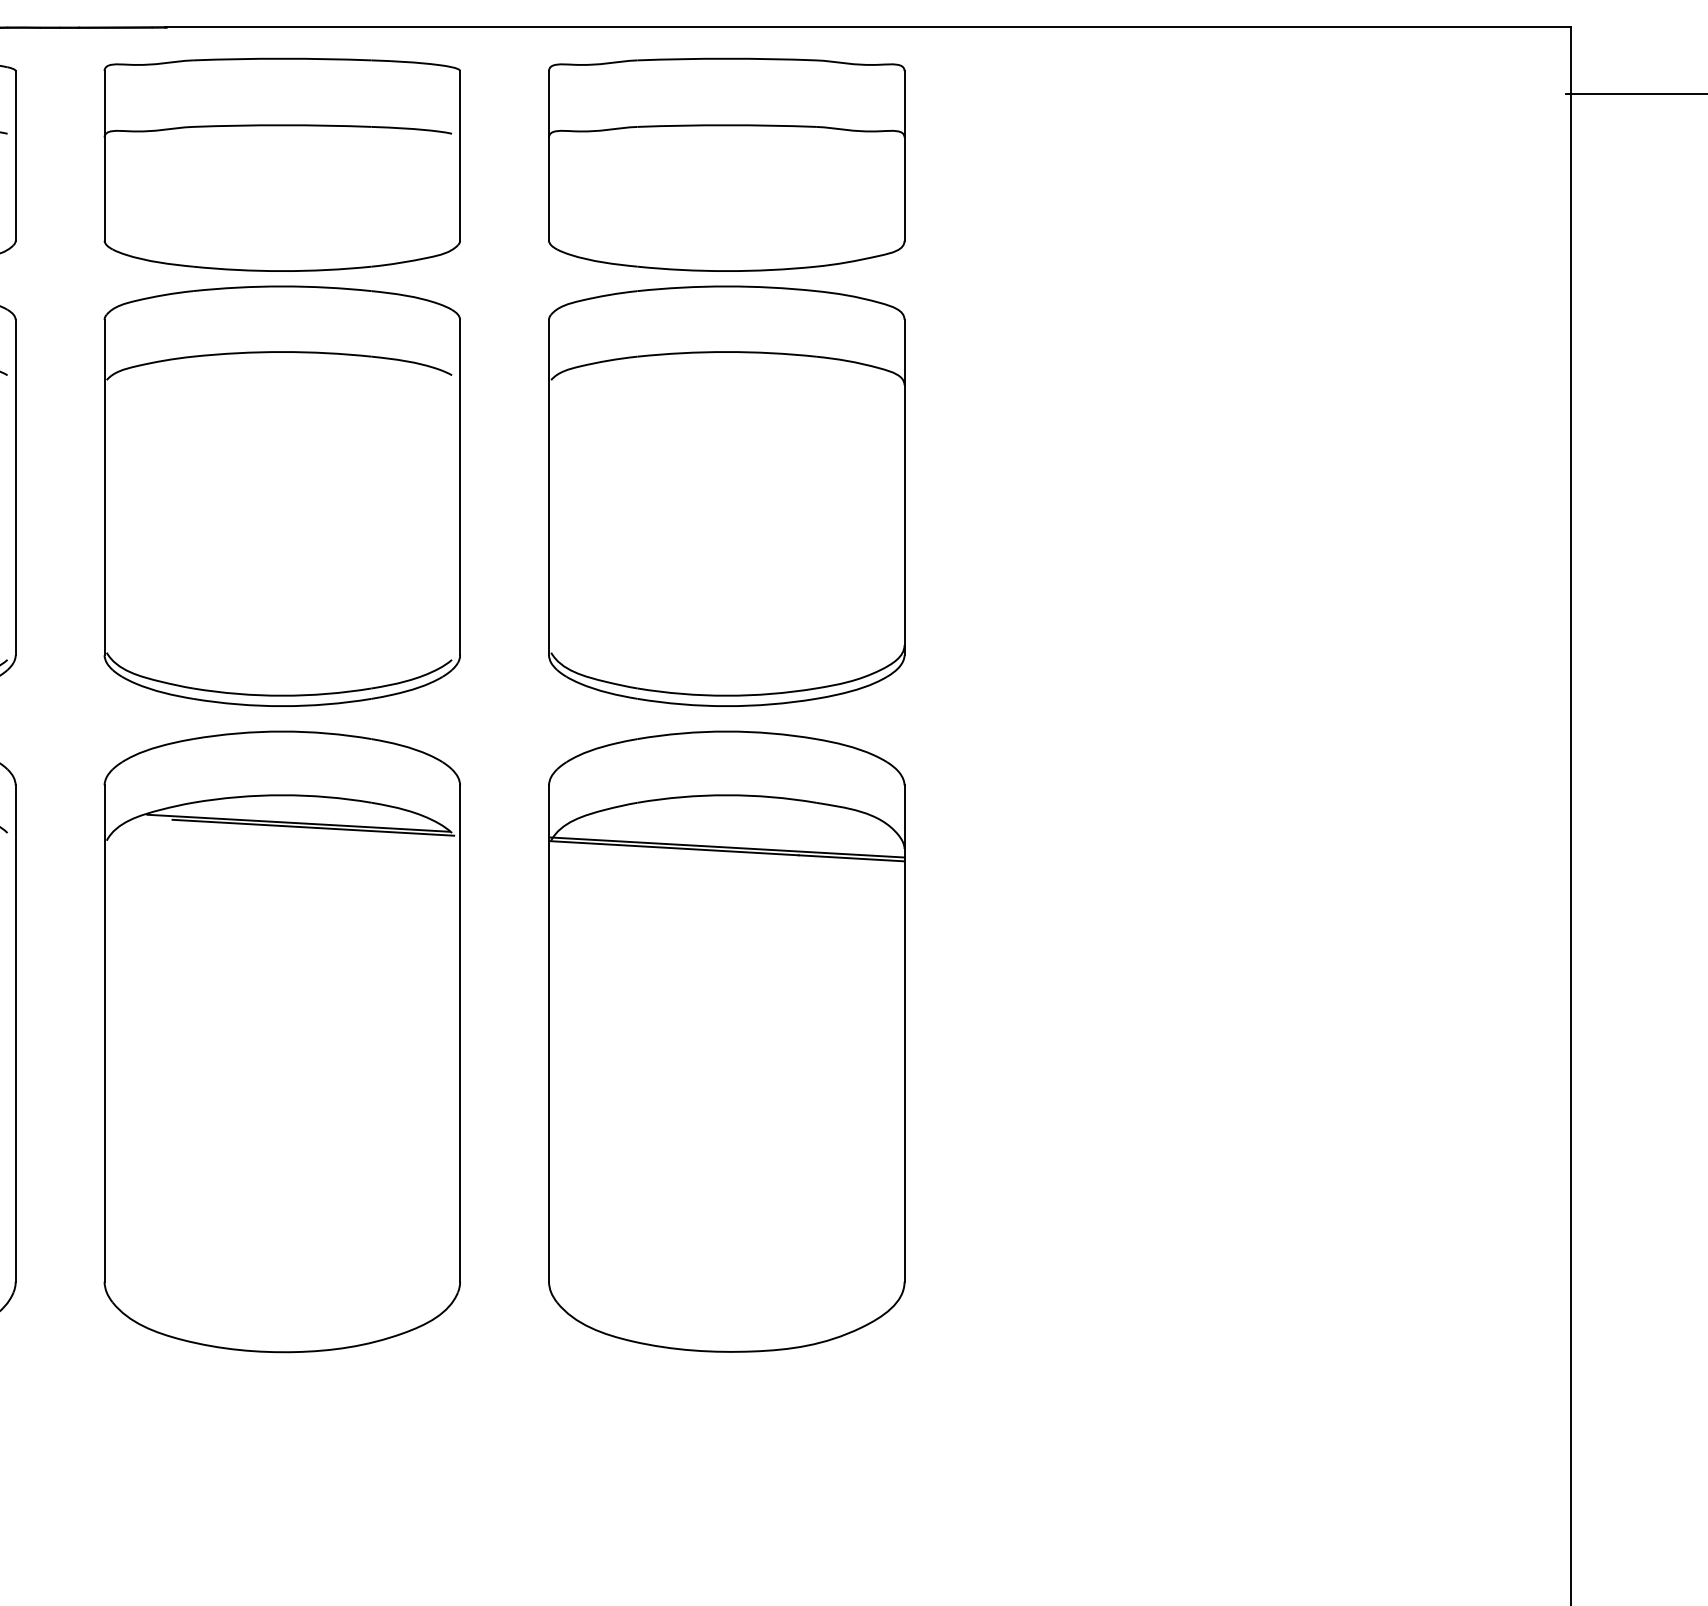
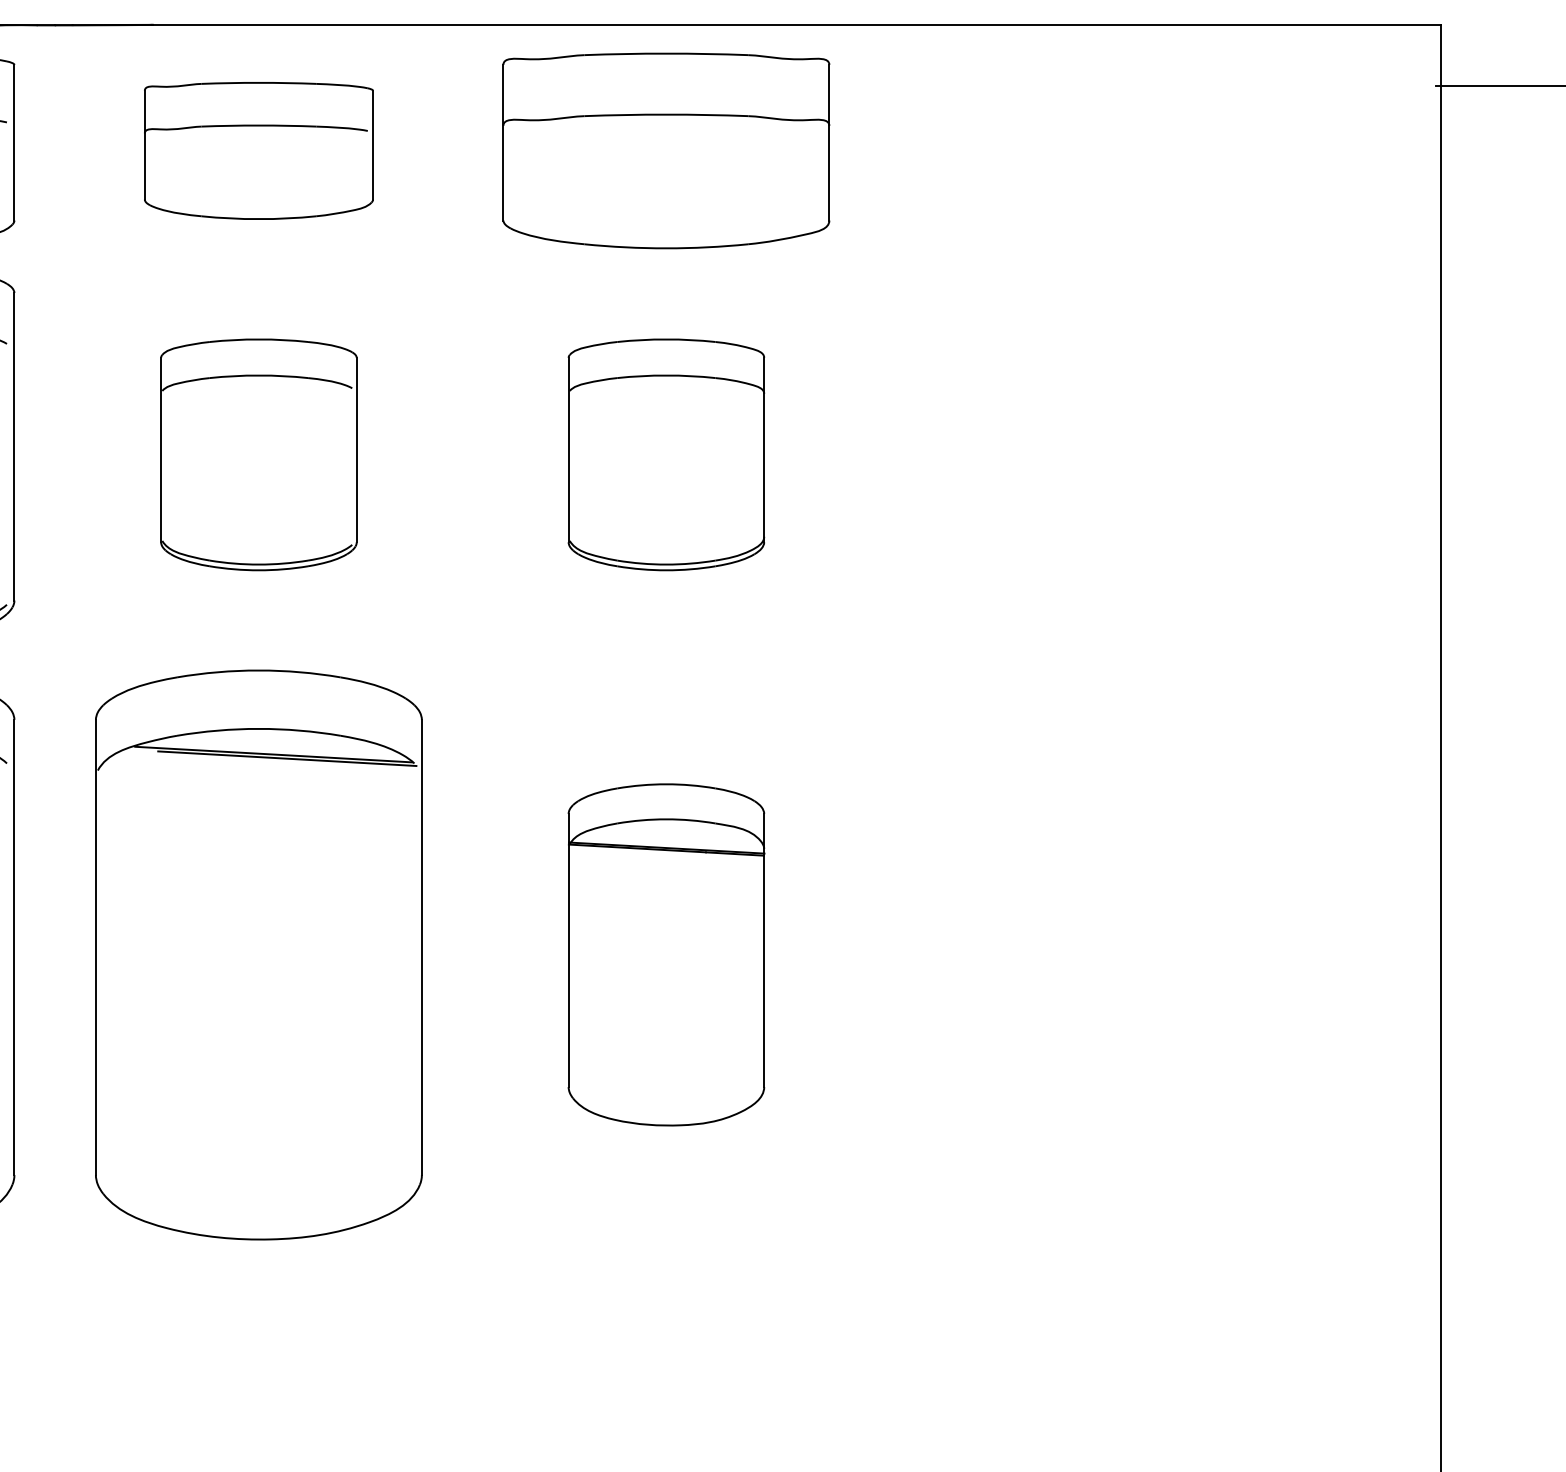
part: (281, 164) -> (258, 150), size x0.7
part: (281, 495) -> (258, 454), size x0.6
part: (726, 495) -> (666, 454), size x0.6
part: (726, 1041) -> (666, 954), size x0.6

